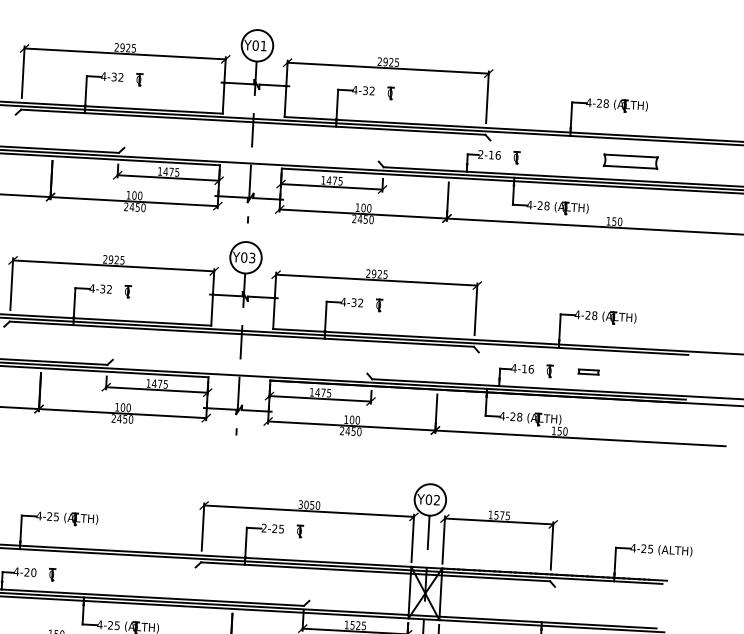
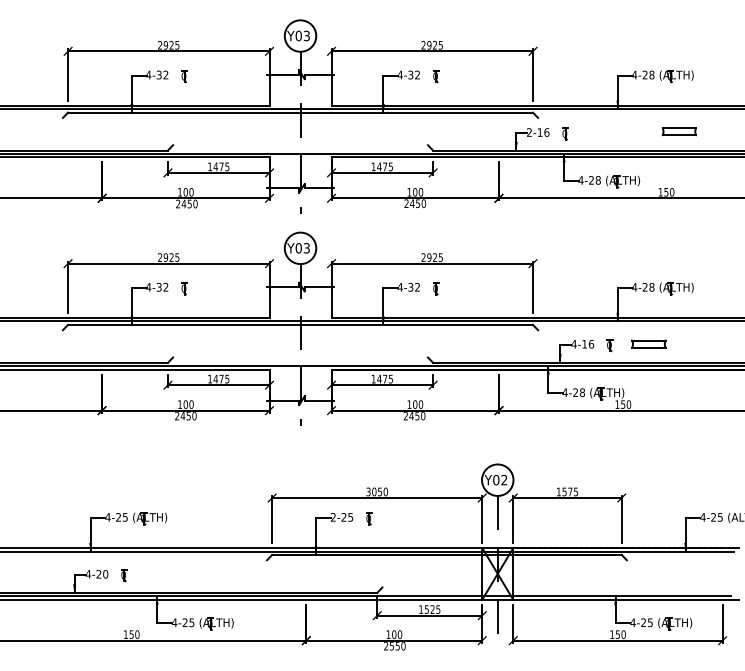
text: (263, 45) -> (306, 35), Y01 -> Y03
part: (629, 161) -> (678, 131), size x0.62
part: (588, 371) -> (648, 343), size x1.67

